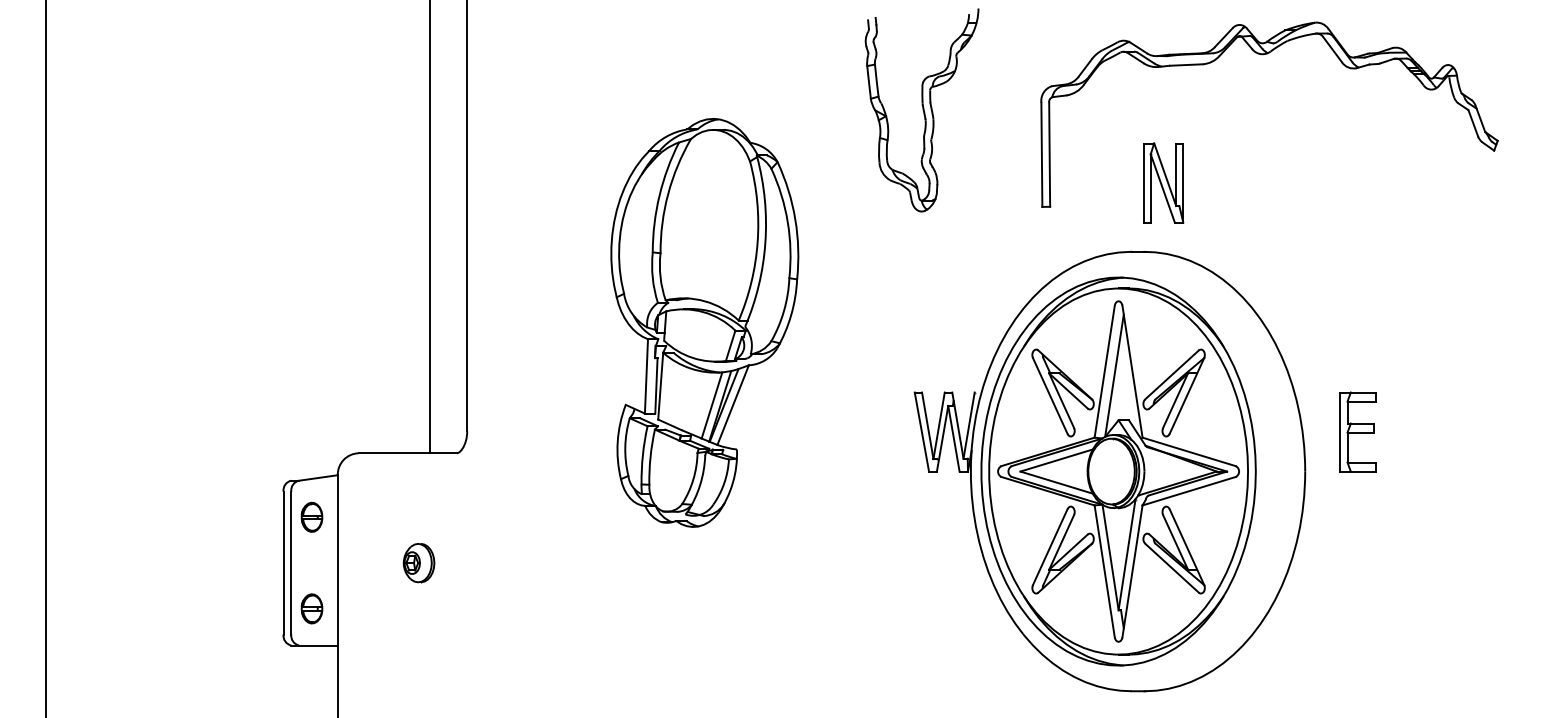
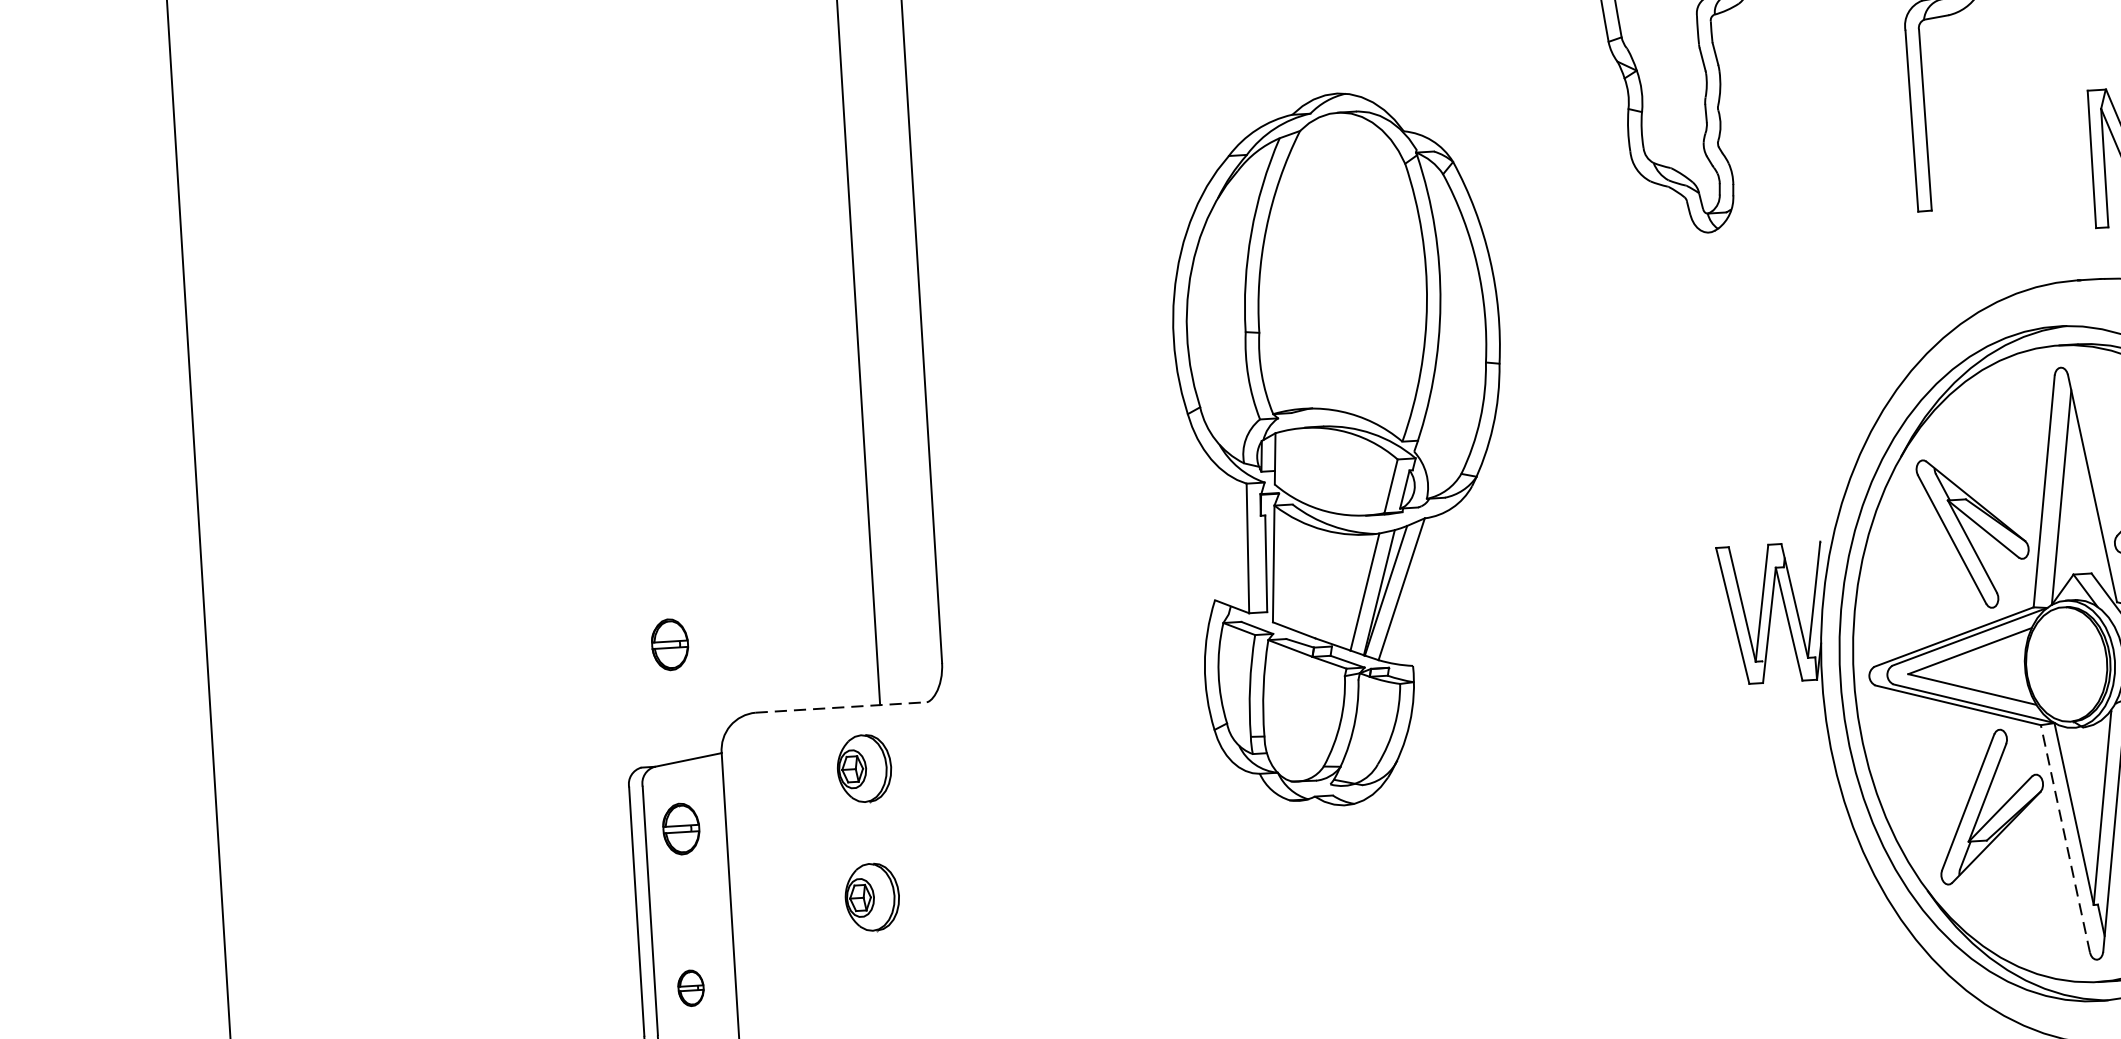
part: (311, 410) -> (669, 643), added
line: (408, 453) -> (842, 707), solid -> dashed
part: (418, 489) -> (863, 769), added
line: (1104, 571) -> (2065, 838), solid -> dashed
part: (311, 608) -> (690, 987), size x0.7

